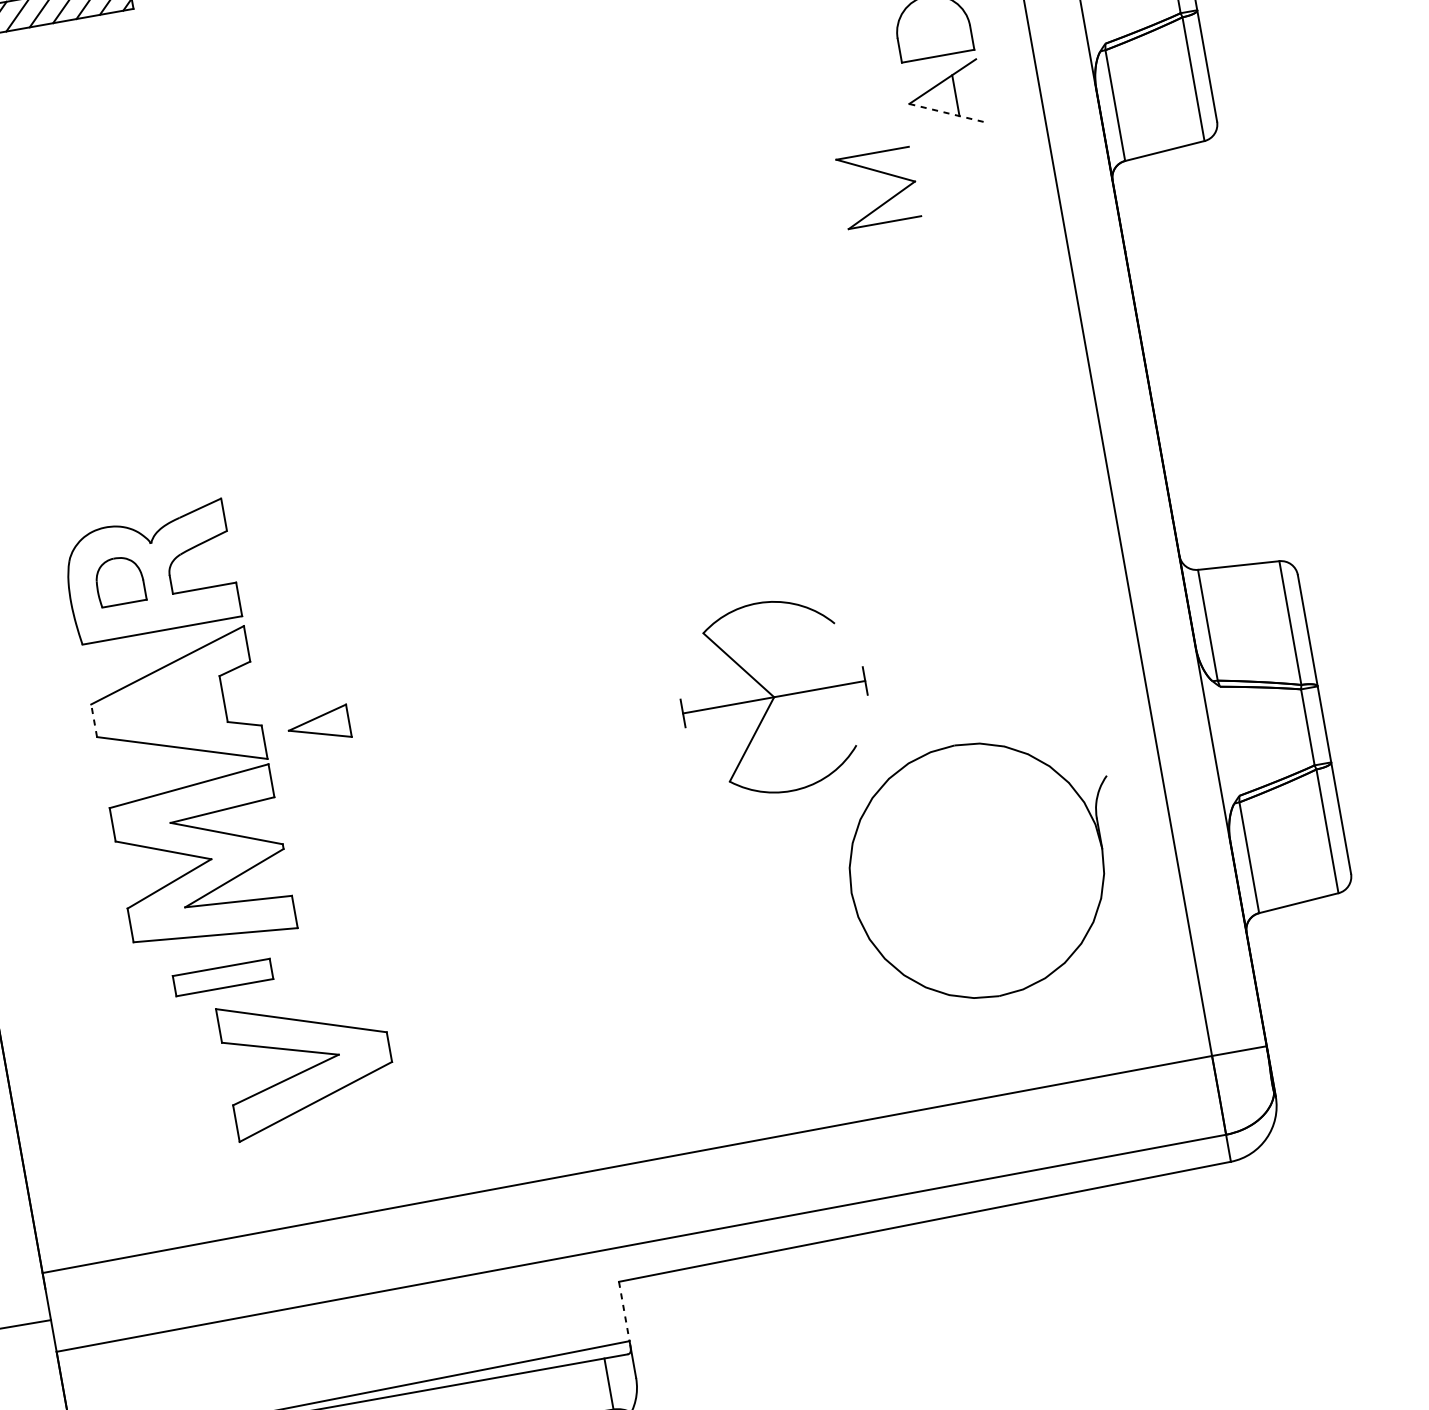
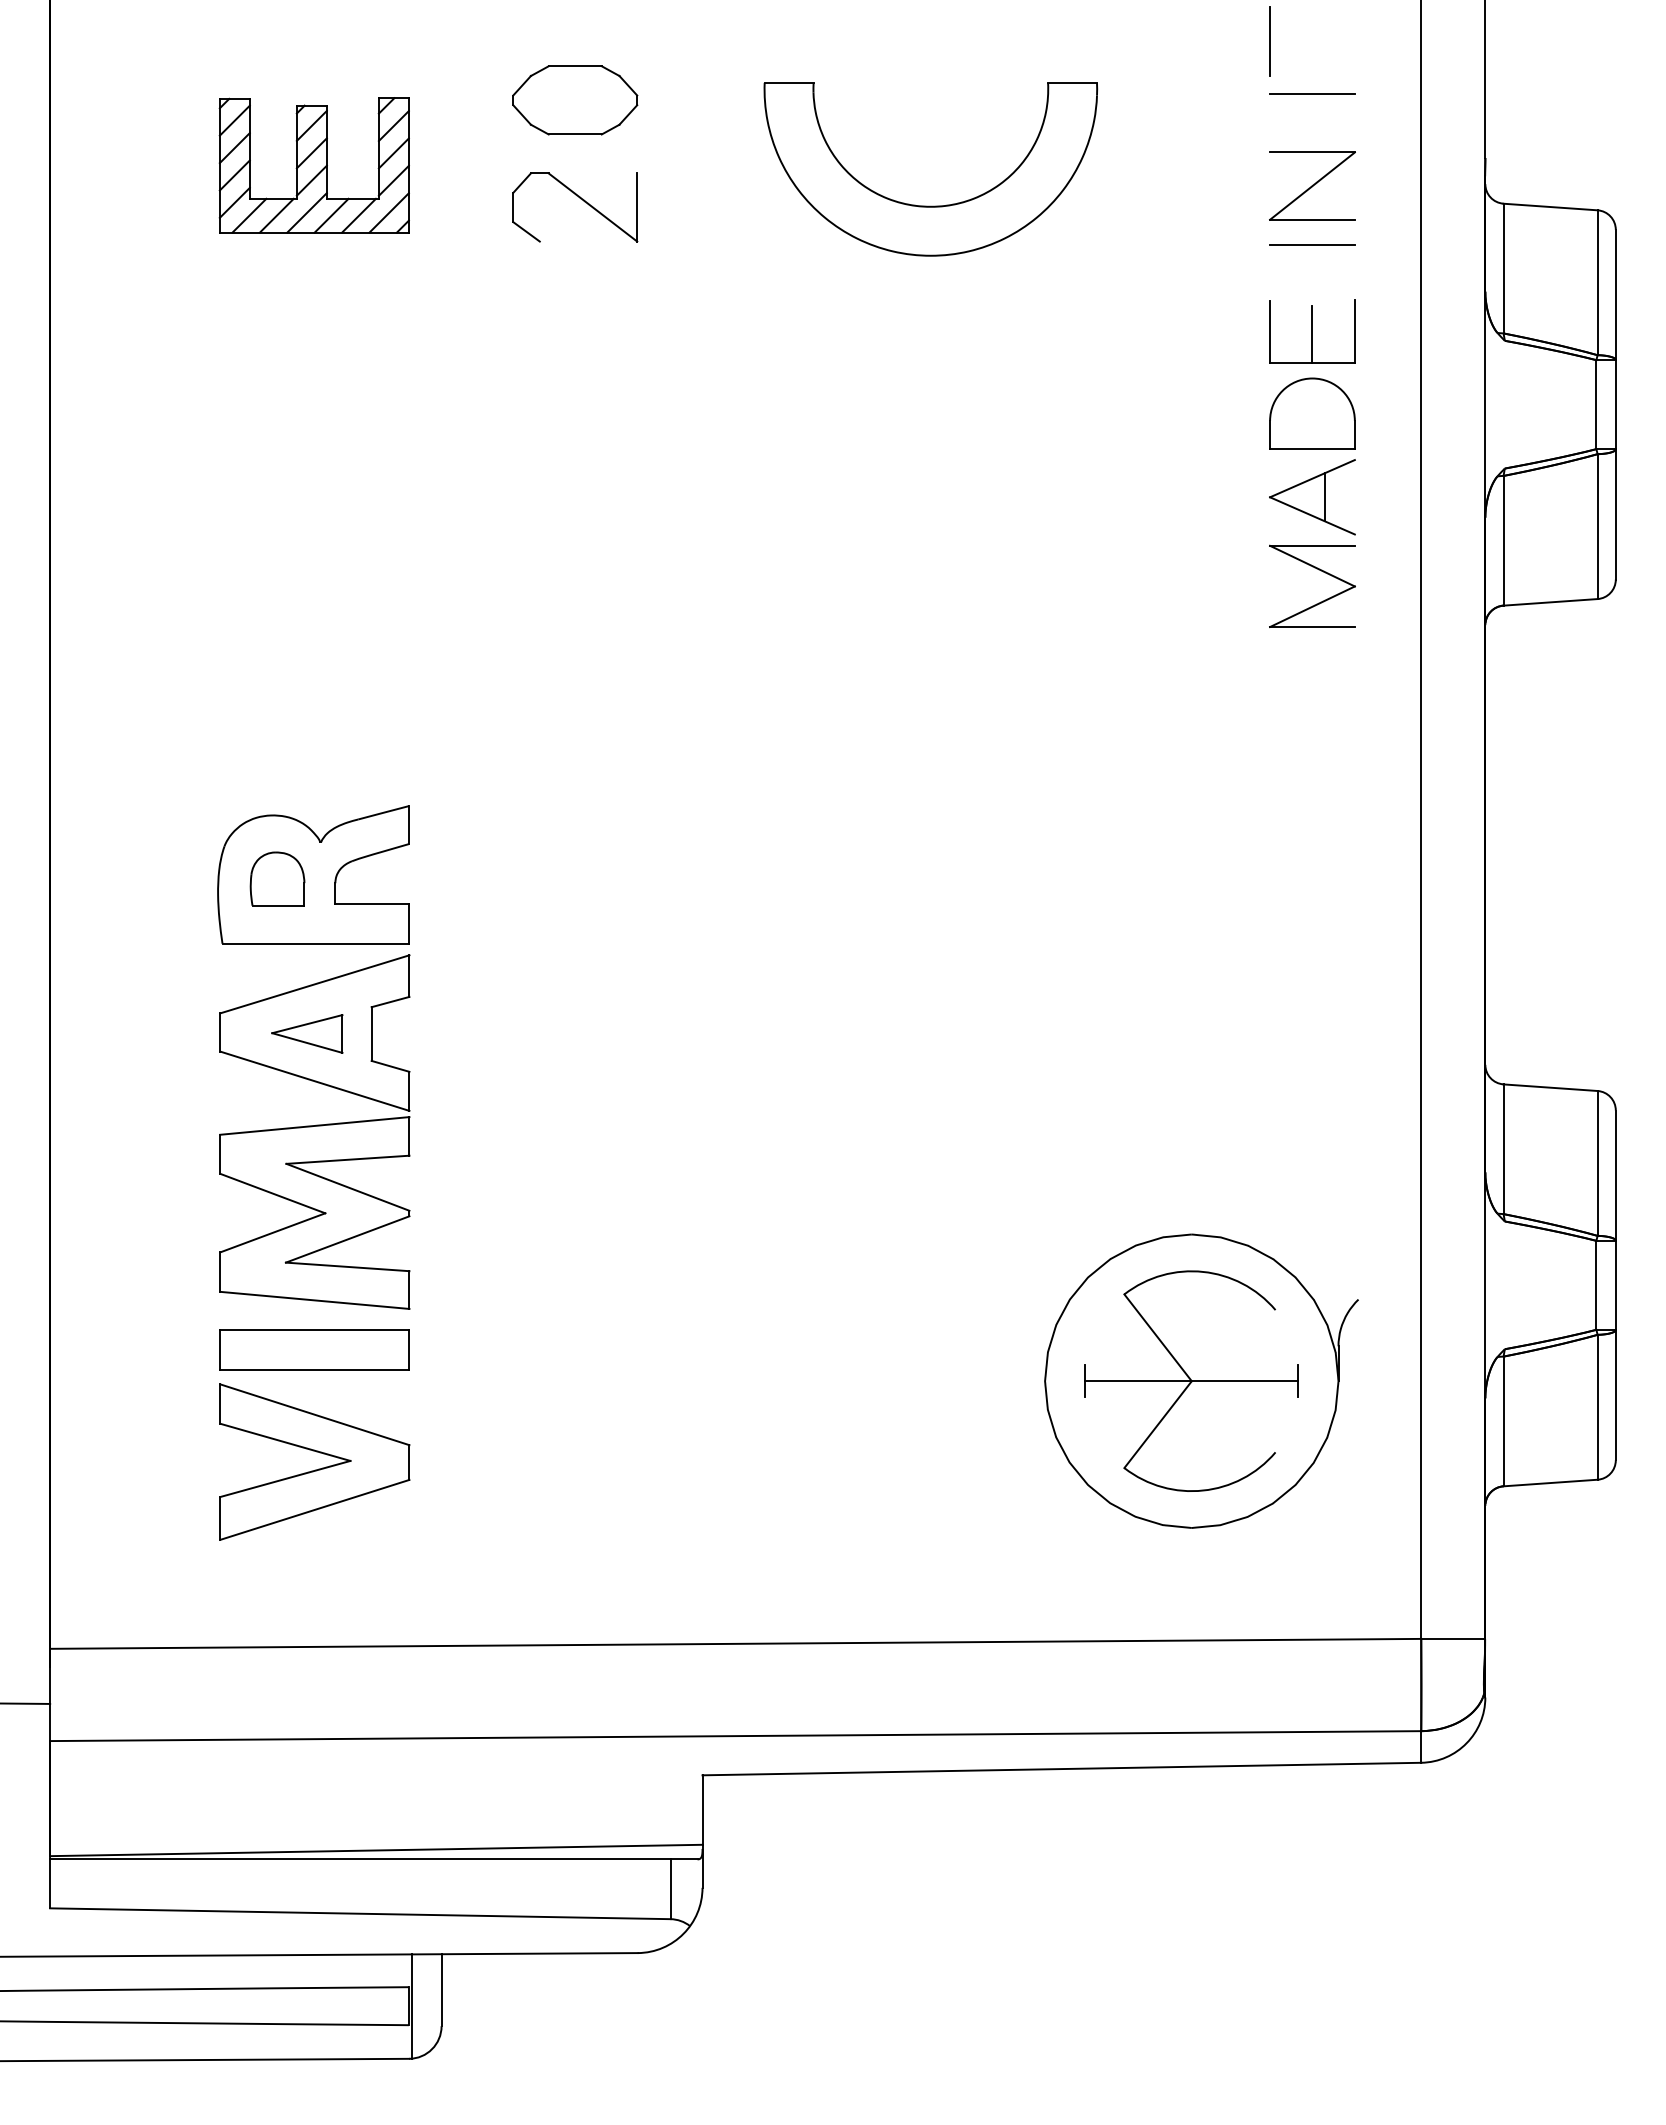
line: (948, 113) -> (1312, 516), dashed -> solid
part: (881, 173) -> (1318, 570), moved
part: (773, 696) -> (1191, 1380), moved
line: (94, 720) -> (220, 1032), dashed -> solid
part: (319, 725) -> (307, 1033), moved
part: (222, 977) -> (314, 1349), size x1.67
part: (312, 1066) -> (318, 1468), moved
line: (624, 1311) -> (702, 1810), dashed -> solid

